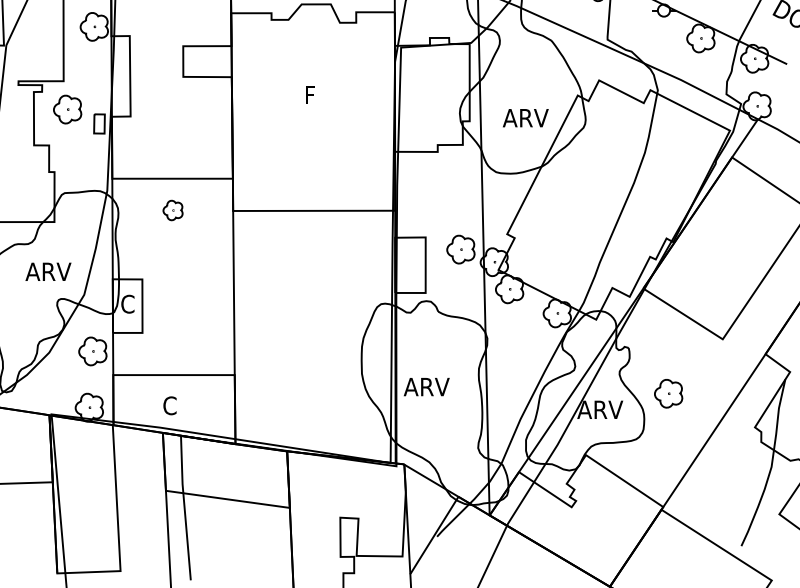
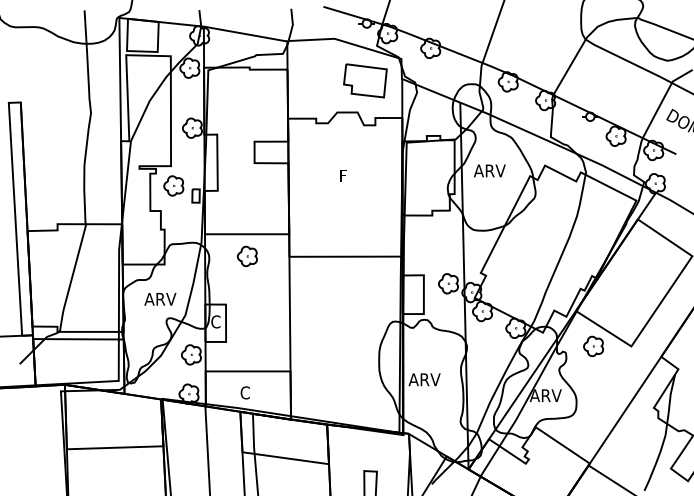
text: (525, 117) -> (489, 170), moved
part: (173, 210) -> (247, 256), size x1.43
part: (668, 393) -> (593, 346), moved

